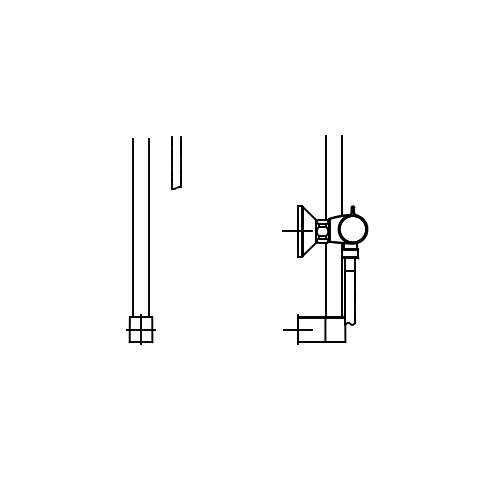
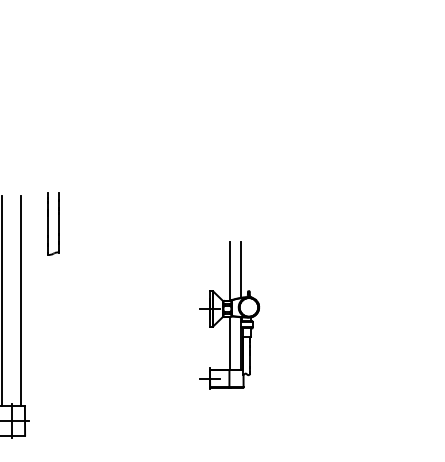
part: (325, 239) -> (229, 314), size x0.6

